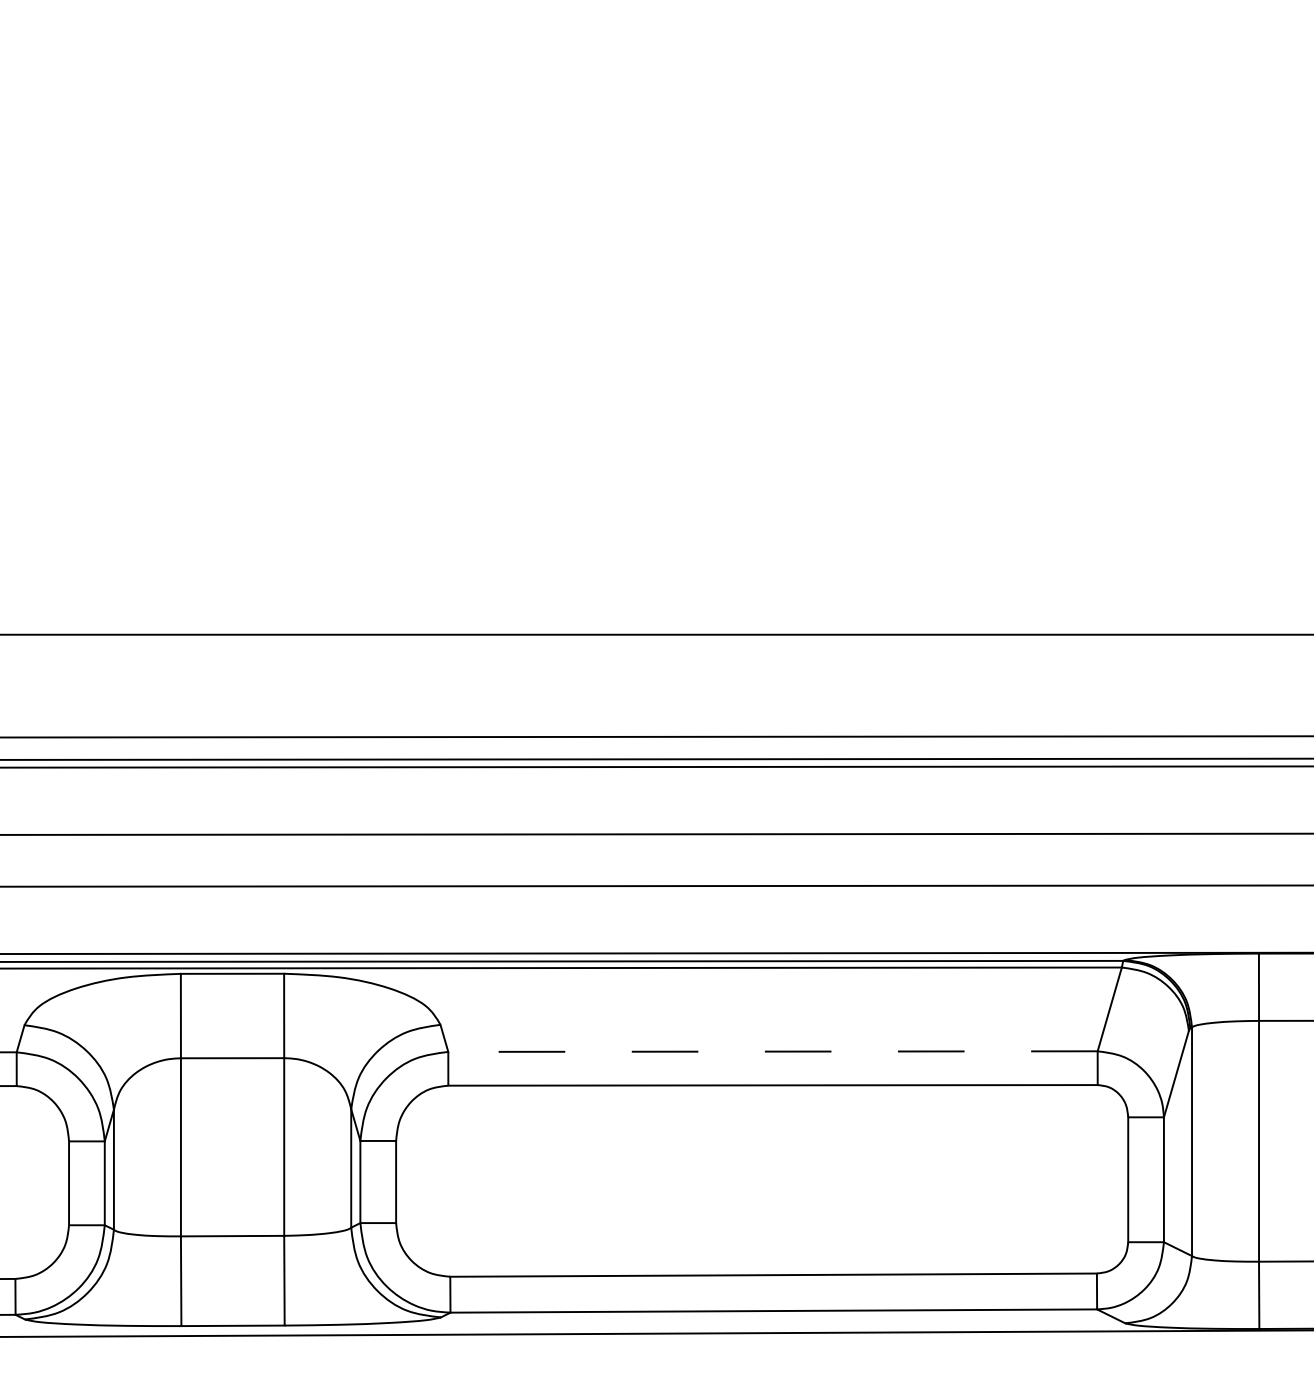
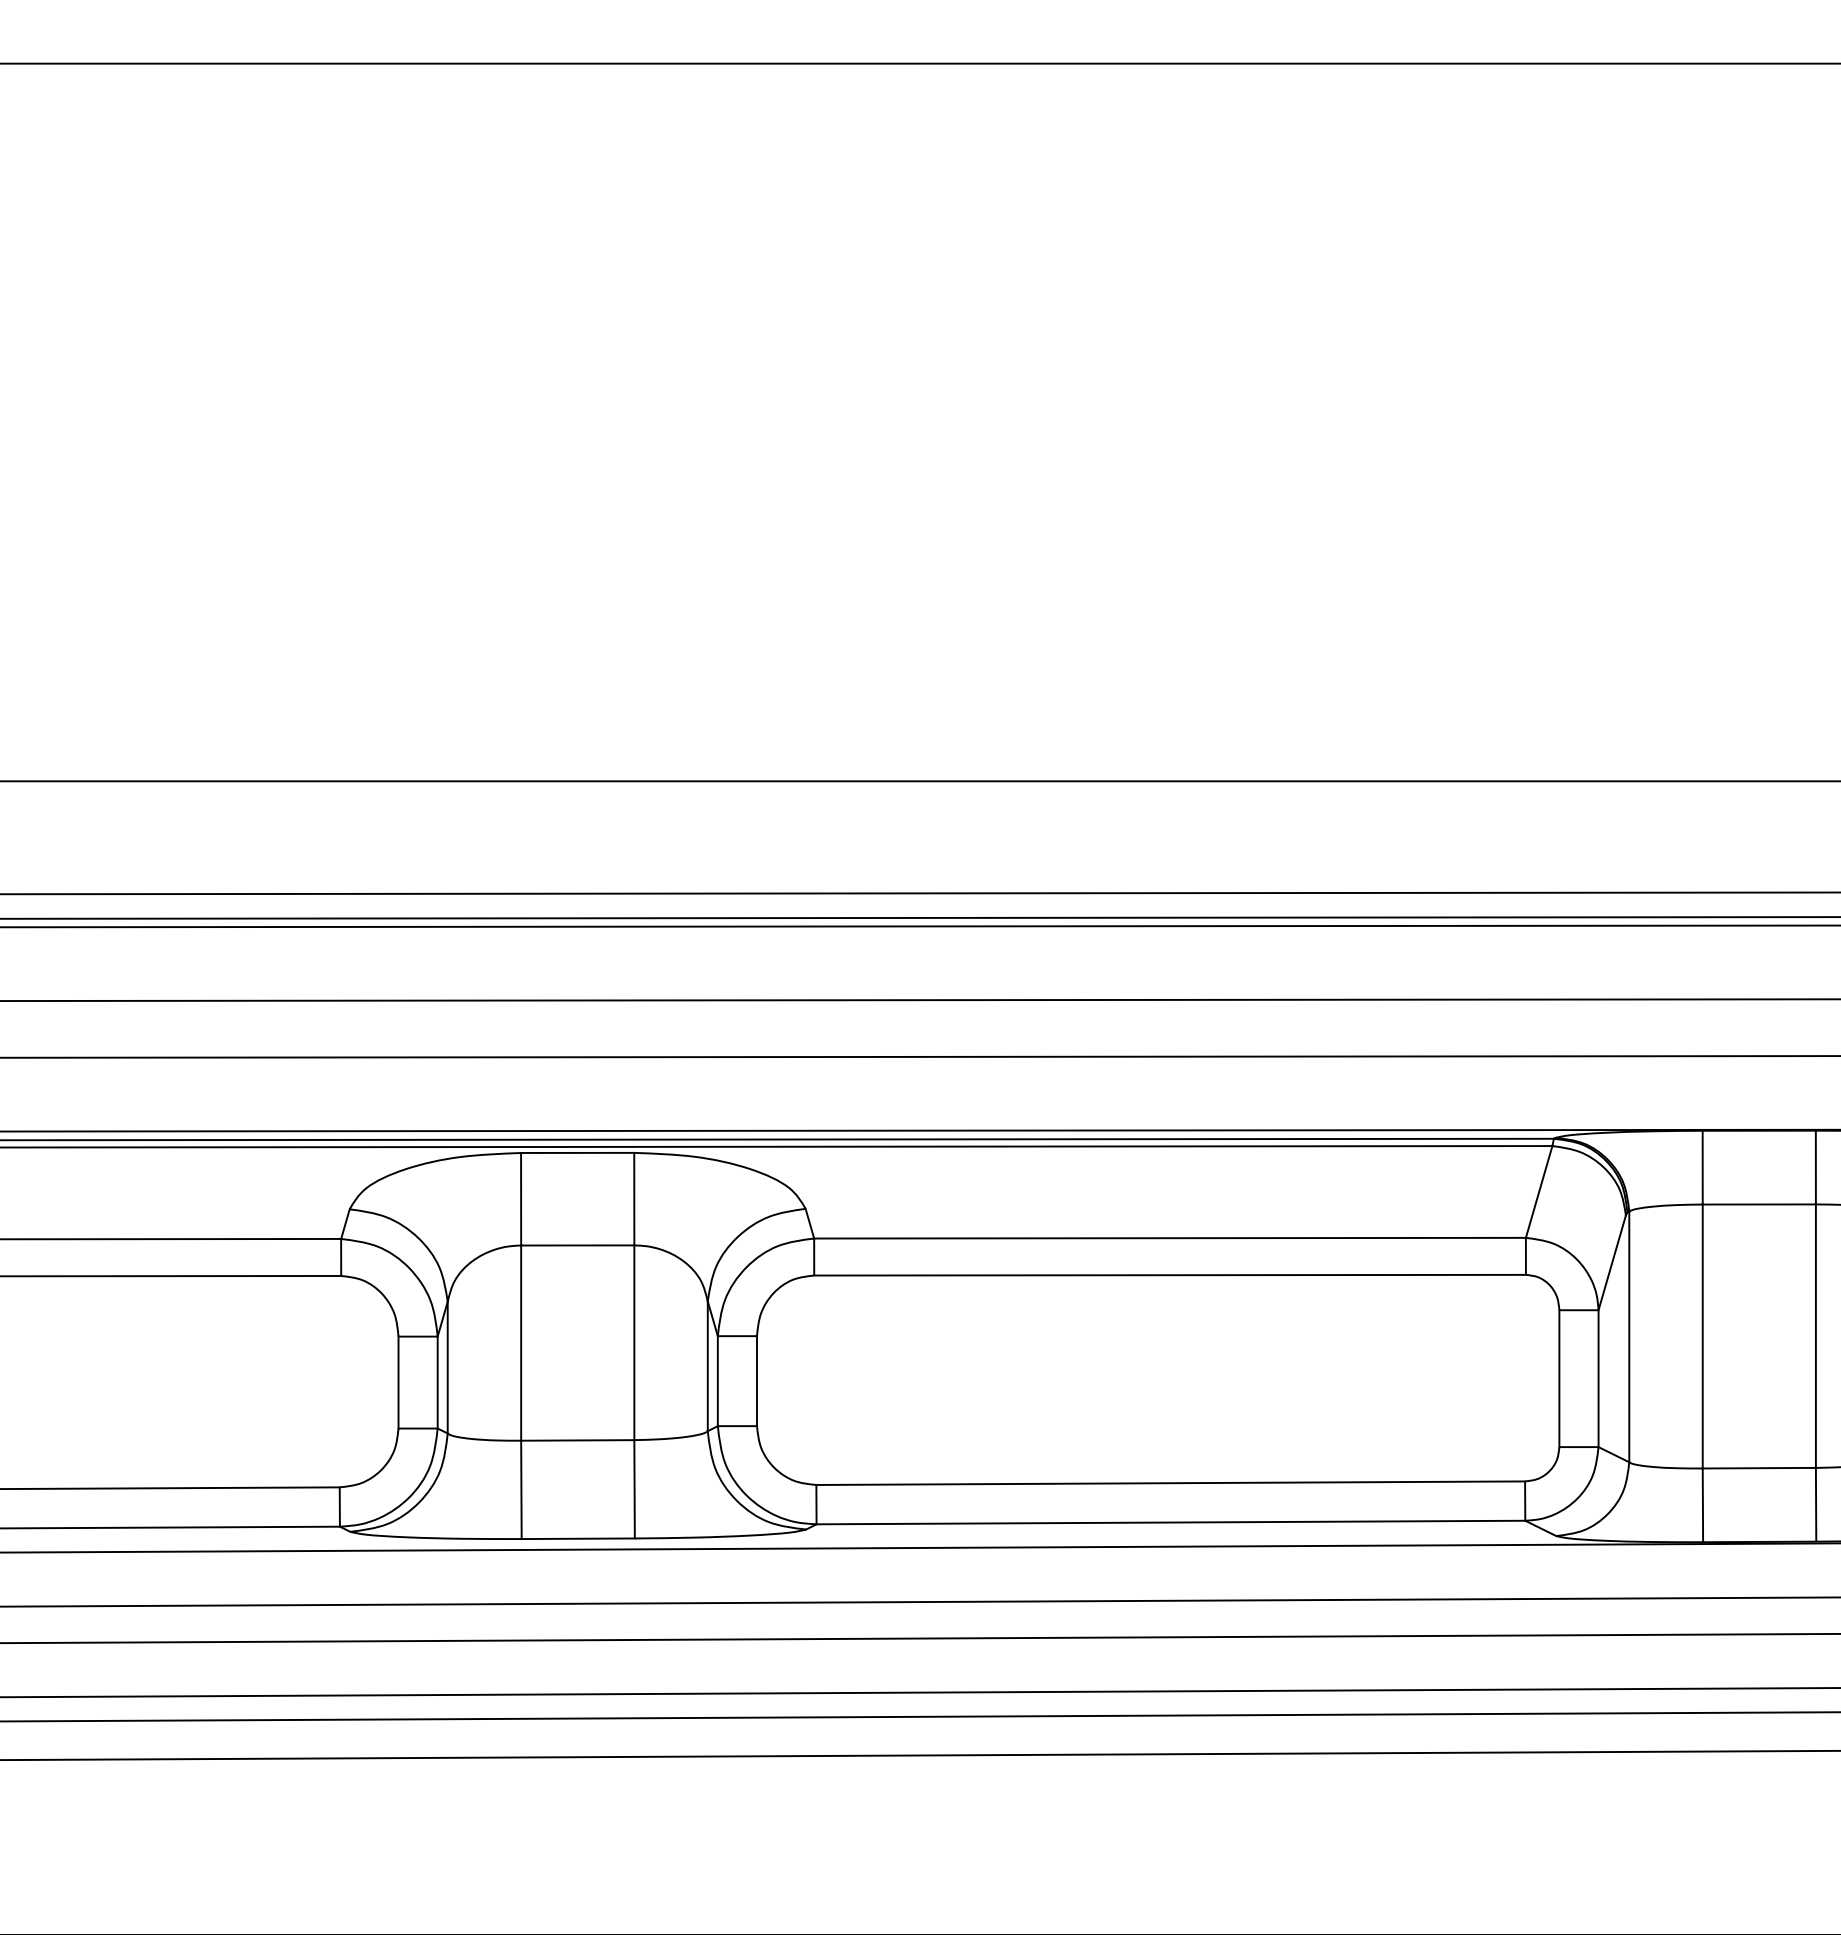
line: (773, 1051) -> (1170, 1238), dashed -> solid

